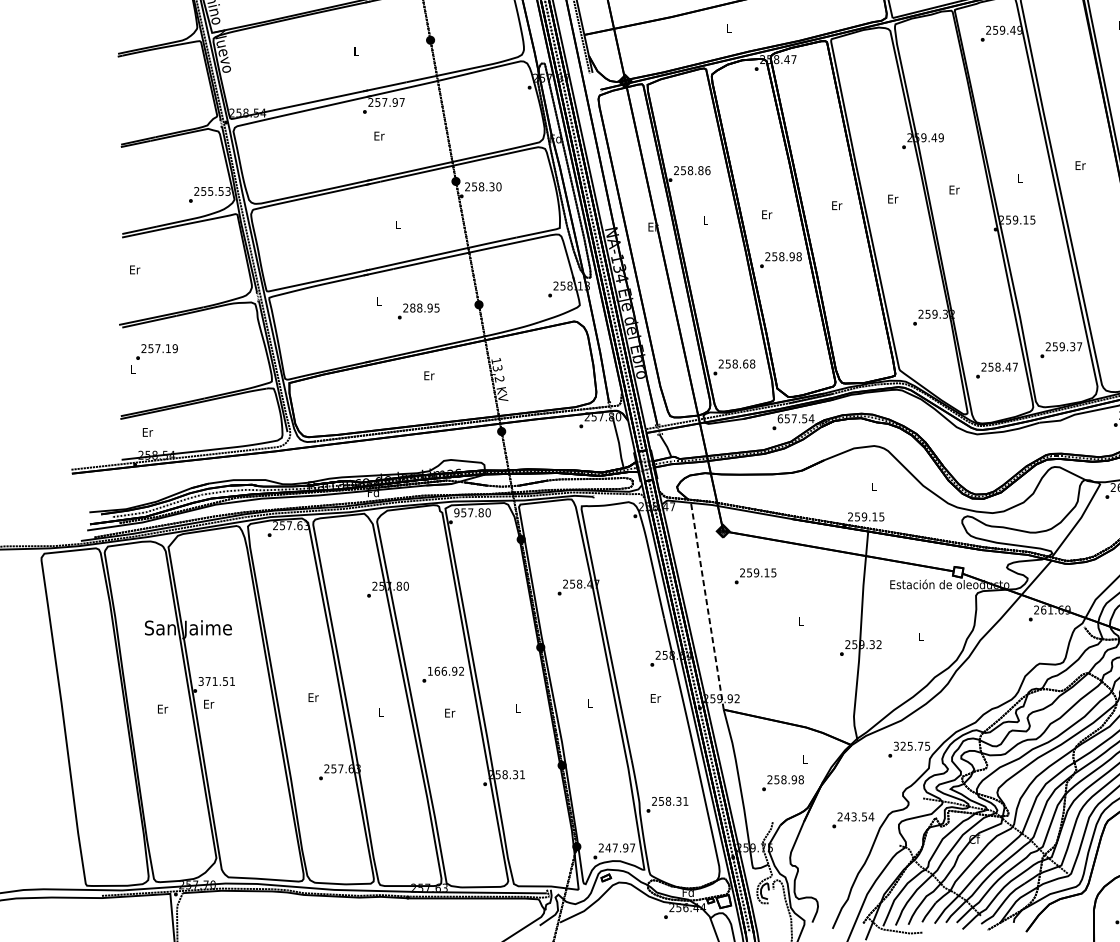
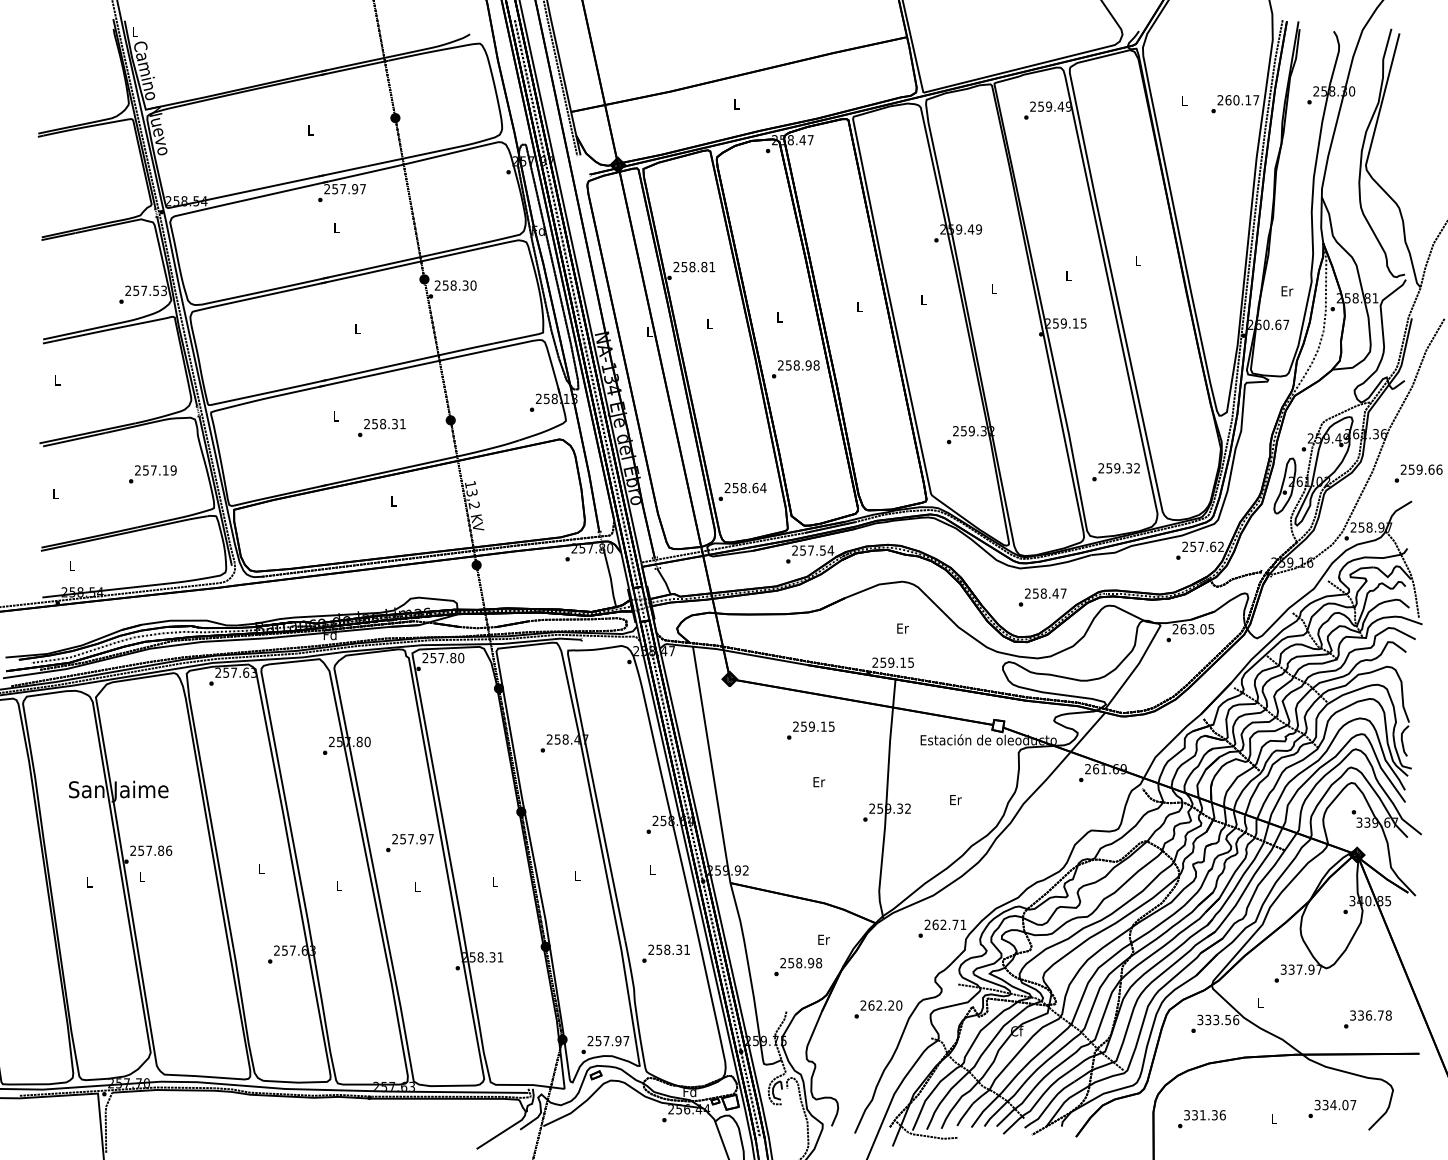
text: (379, 136) -> (336, 227), Er -> L
text: (1080, 165) -> (1138, 261), Er -> L
text: (708, 170) -> (712, 266), 258.86 -> 258.81
text: (954, 190) -> (994, 289), Er -> L
text: (211, 191) -> (144, 290), 255.53 -> 257.53
text: (892, 199) -> (923, 299), Er -> L
text: (836, 206) -> (859, 307), Er -> L
text: (766, 214) -> (779, 317), Er -> L
text: (653, 227) -> (650, 331), Er -> L
text: (134, 269) -> (57, 380), Er -> L
text: (424, 308) -> (388, 424), 288.95 -> 258.31
text: (1079, 346) -> (1136, 468), 259.37 -> 259.32
text: (156, 352) -> (152, 474), moved
text: (752, 363) -> (763, 487), 258.68 -> 258.64
text: (996, 370) -> (1042, 597), moved
text: (429, 375) -> (394, 501), Er -> L
text: (780, 418) -> (795, 550), 657.54 -> 257.54
text: (147, 432) -> (72, 566), Er -> L
text: (874, 486) -> (902, 628), L -> Er
text: (456, 513) -> (425, 658), 957.80 -> 257.80
text: (755, 576) -> (810, 730), moved
line: (707, 605) -> (711, 764), dashed -> solid
text: (801, 621) -> (819, 782), L -> Er
text: (920, 636) -> (955, 799), L -> Er
text: (445, 671) -> (412, 839), 166.92 -> 257.97
text: (217, 681) -> (151, 850), 371.51 -> 257.86
text: (313, 697) -> (261, 869), Er -> L
text: (655, 698) -> (652, 870), Er -> L
text: (209, 703) -> (142, 876), Er -> L
text: (162, 709) -> (89, 882), Er -> L
text: (449, 712) -> (417, 886), Er -> L
text: (911, 745) -> (945, 924), 325.75 -> 262.71
text: (805, 759) -> (823, 939), L -> Er
text: (666, 804) -> (665, 953), moved
text: (859, 816) -> (885, 1005), 243.54 -> 262.20
text: (608, 848) -> (598, 1041), 247.97 -> 257.97

